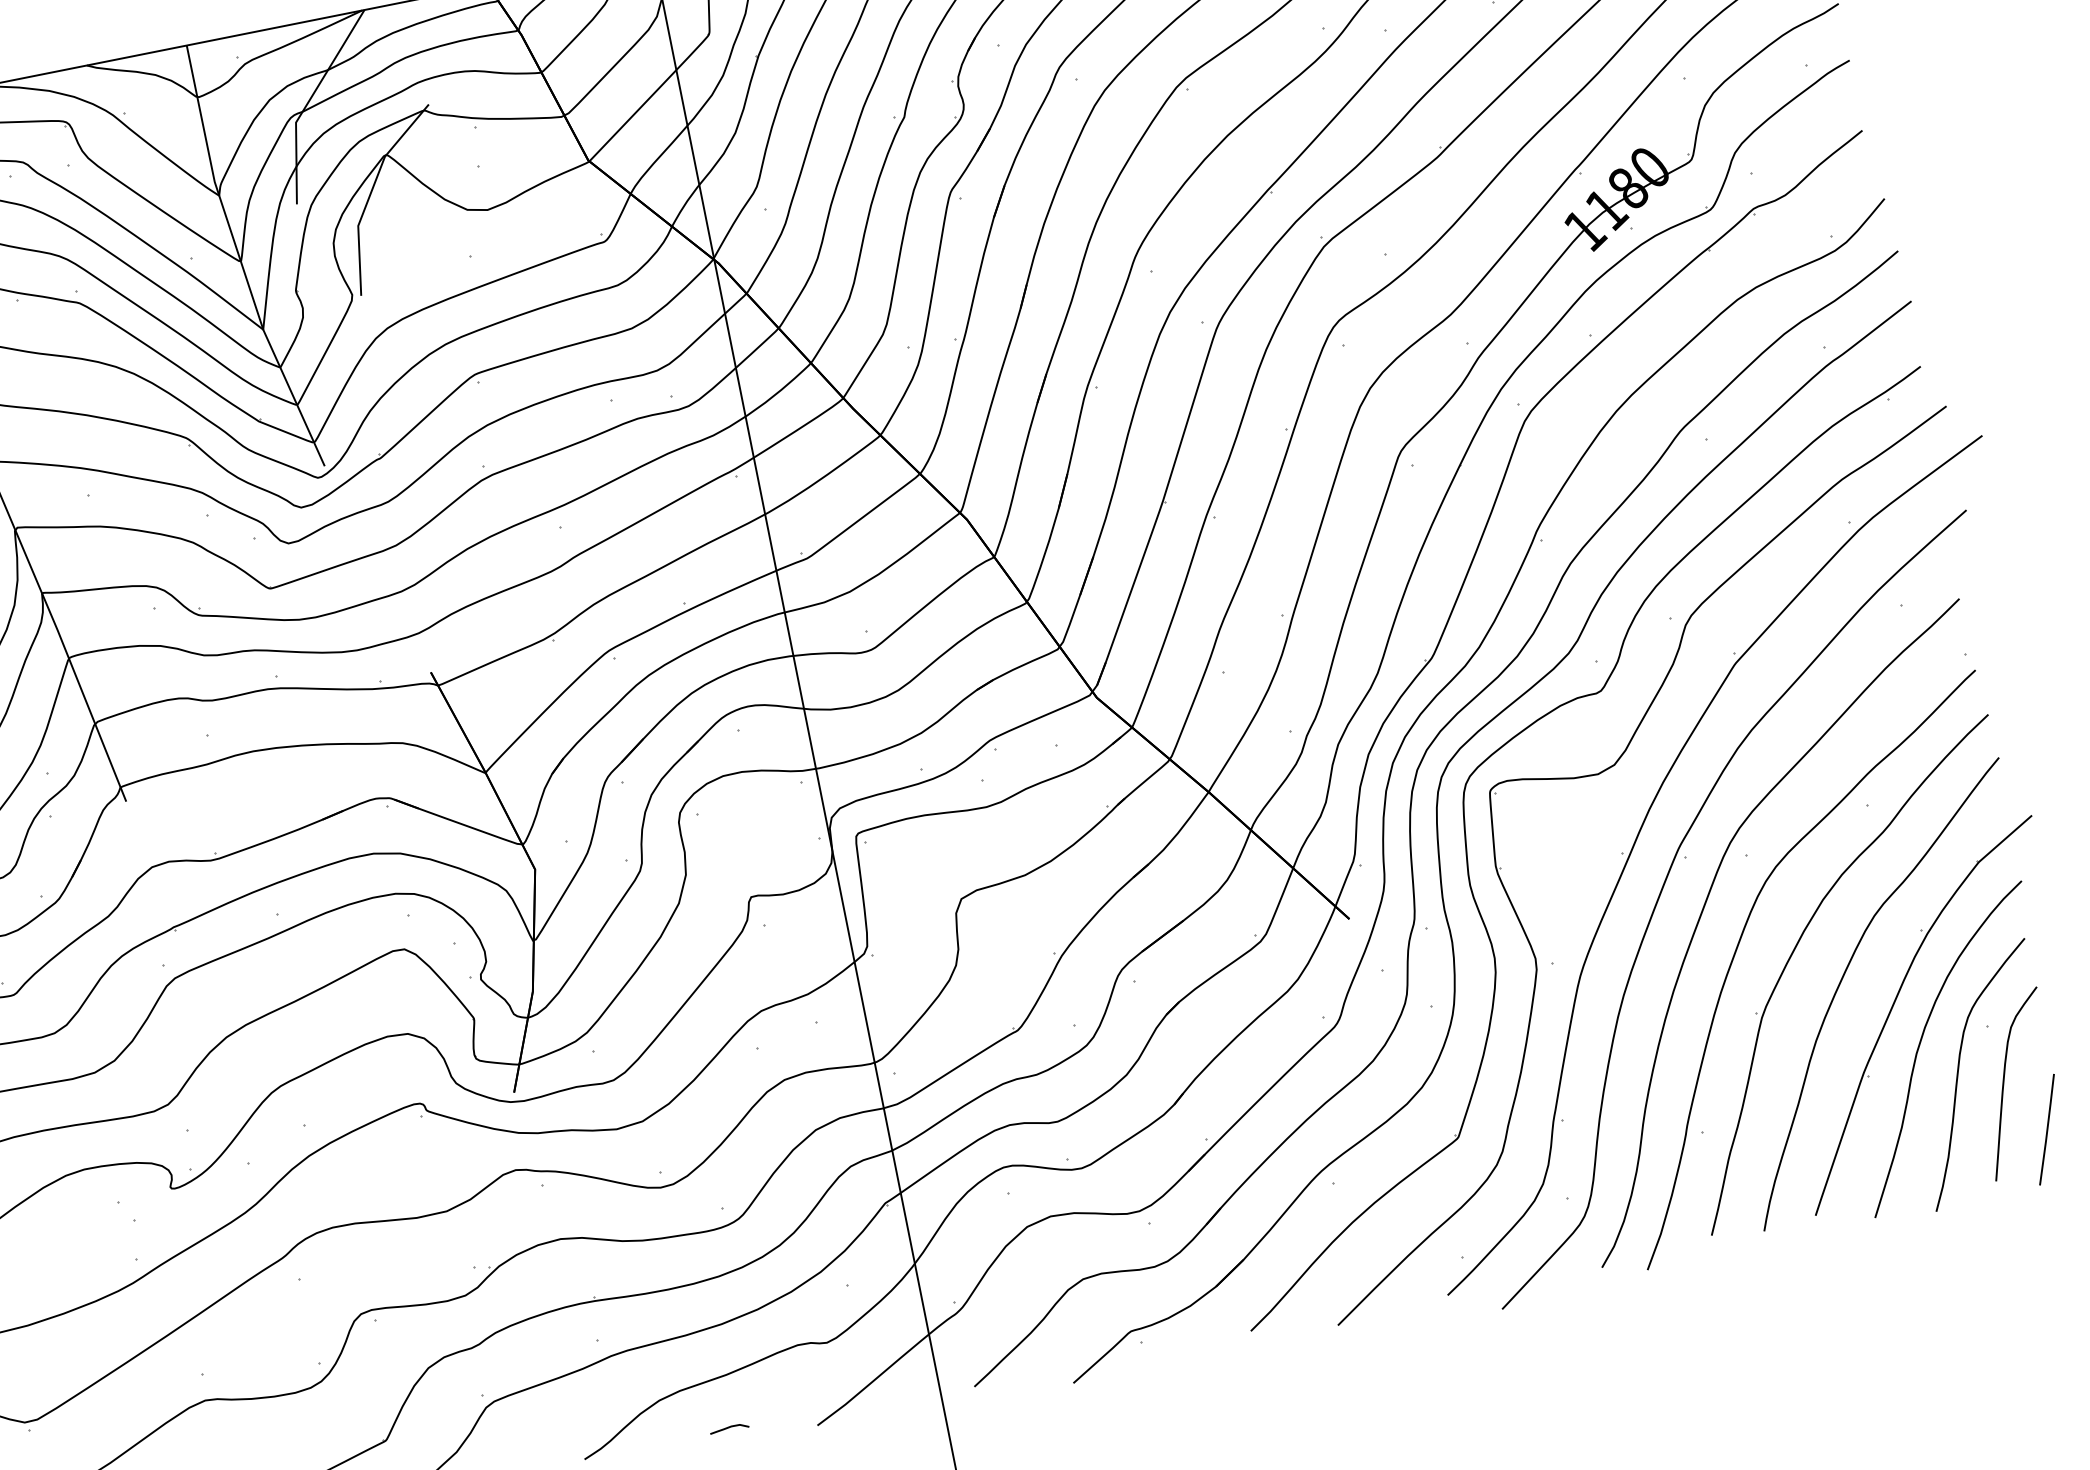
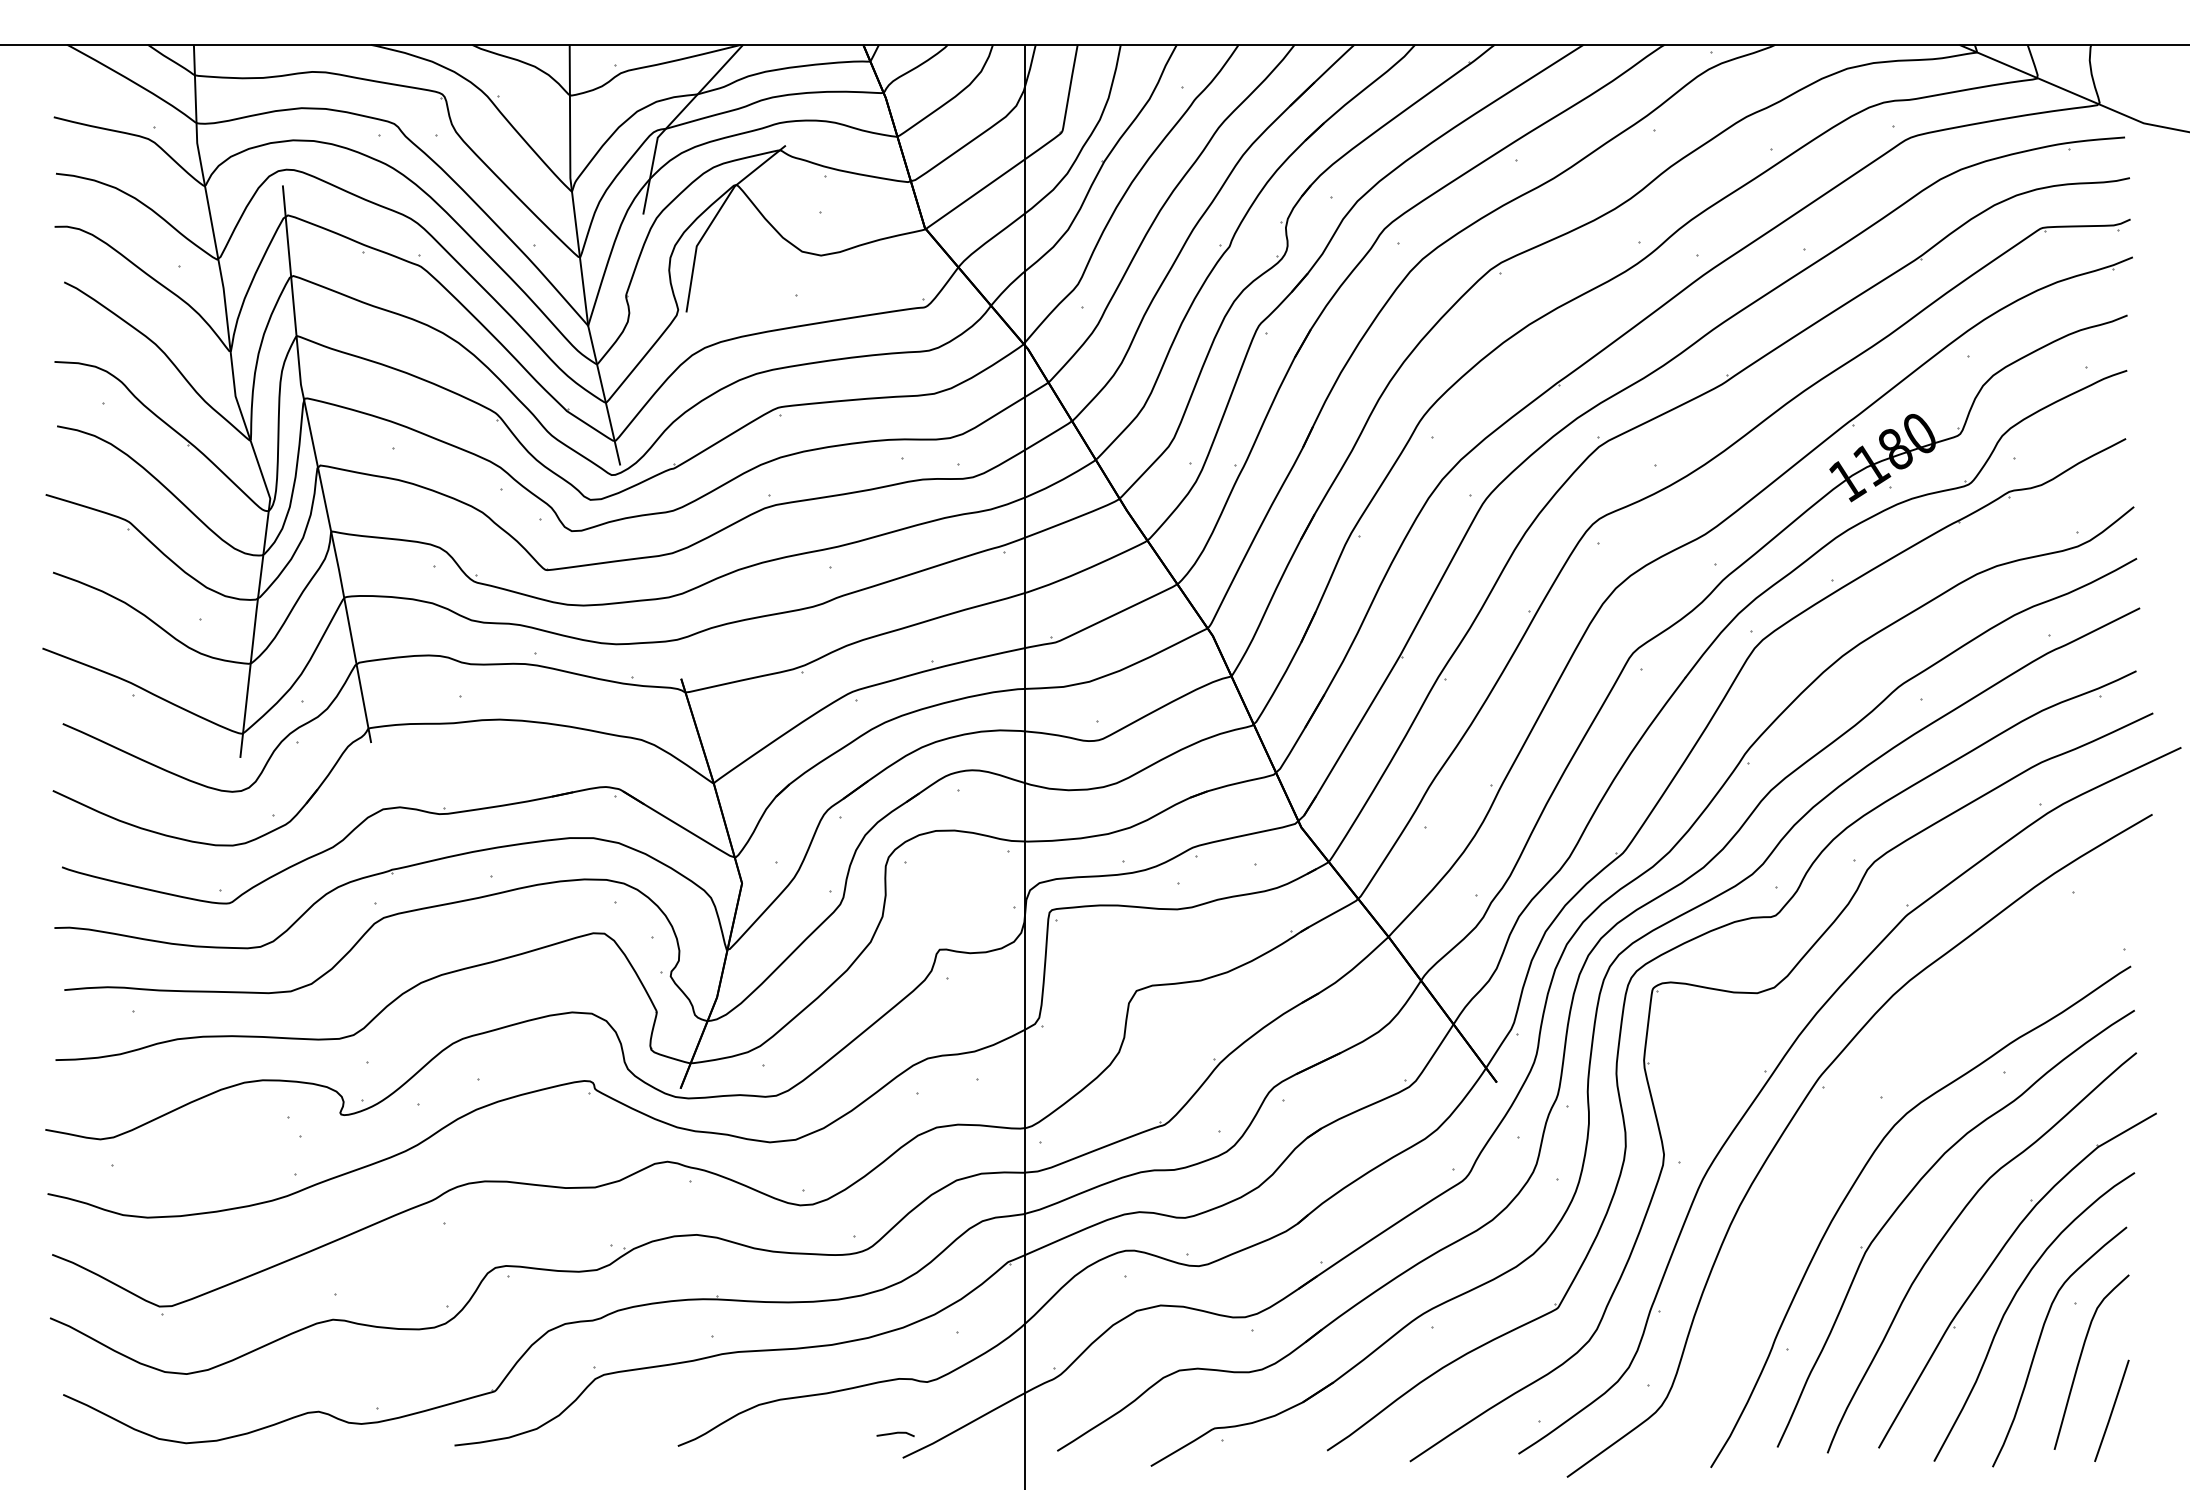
curve: (1706, 904) -> (1834, 1135), removed
curve: (729, 1427) -> (895, 1433), moved

